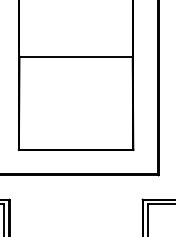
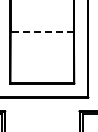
line: (76, 56) -> (42, 31), solid -> dashed

